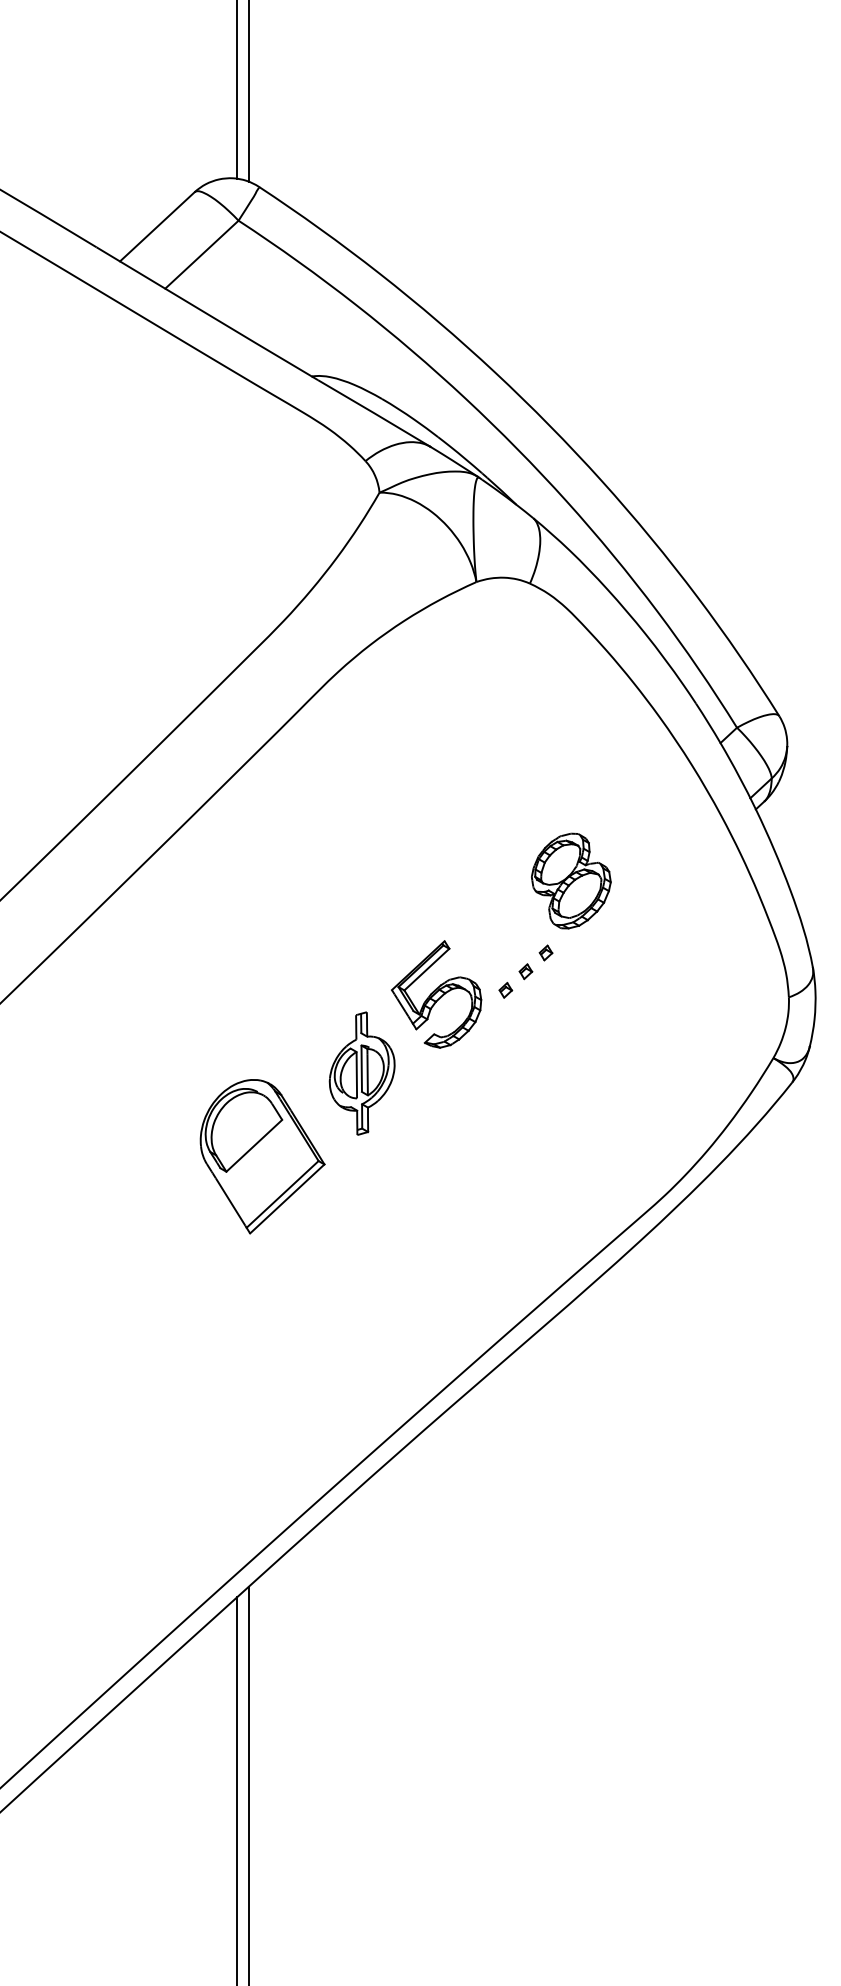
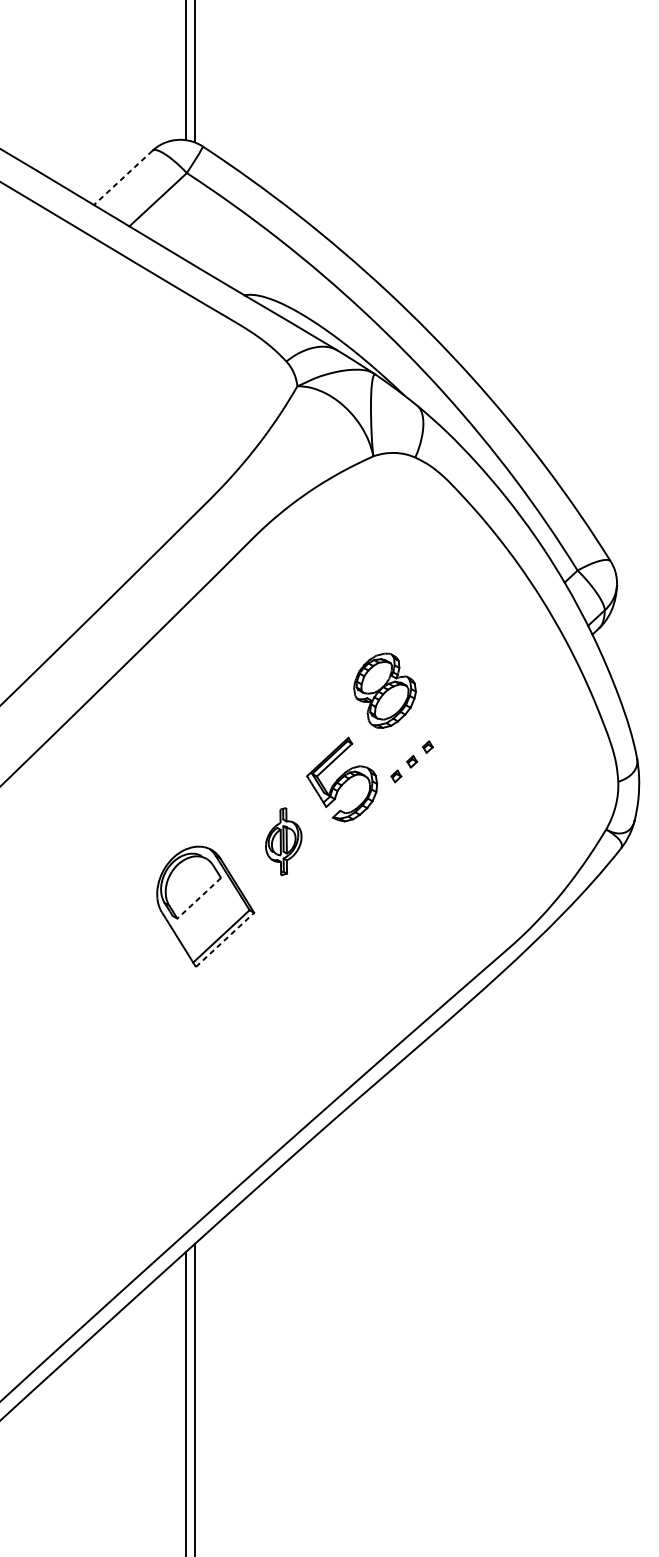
line: (157, 226) -> (123, 177), solid -> dashed
part: (571, 880) -> (385, 690), moved
part: (361, 1073) -> (283, 841), size x0.7
line: (253, 1146) -> (198, 898), solid -> dashed
line: (287, 1198) -> (225, 939), solid -> dashed

